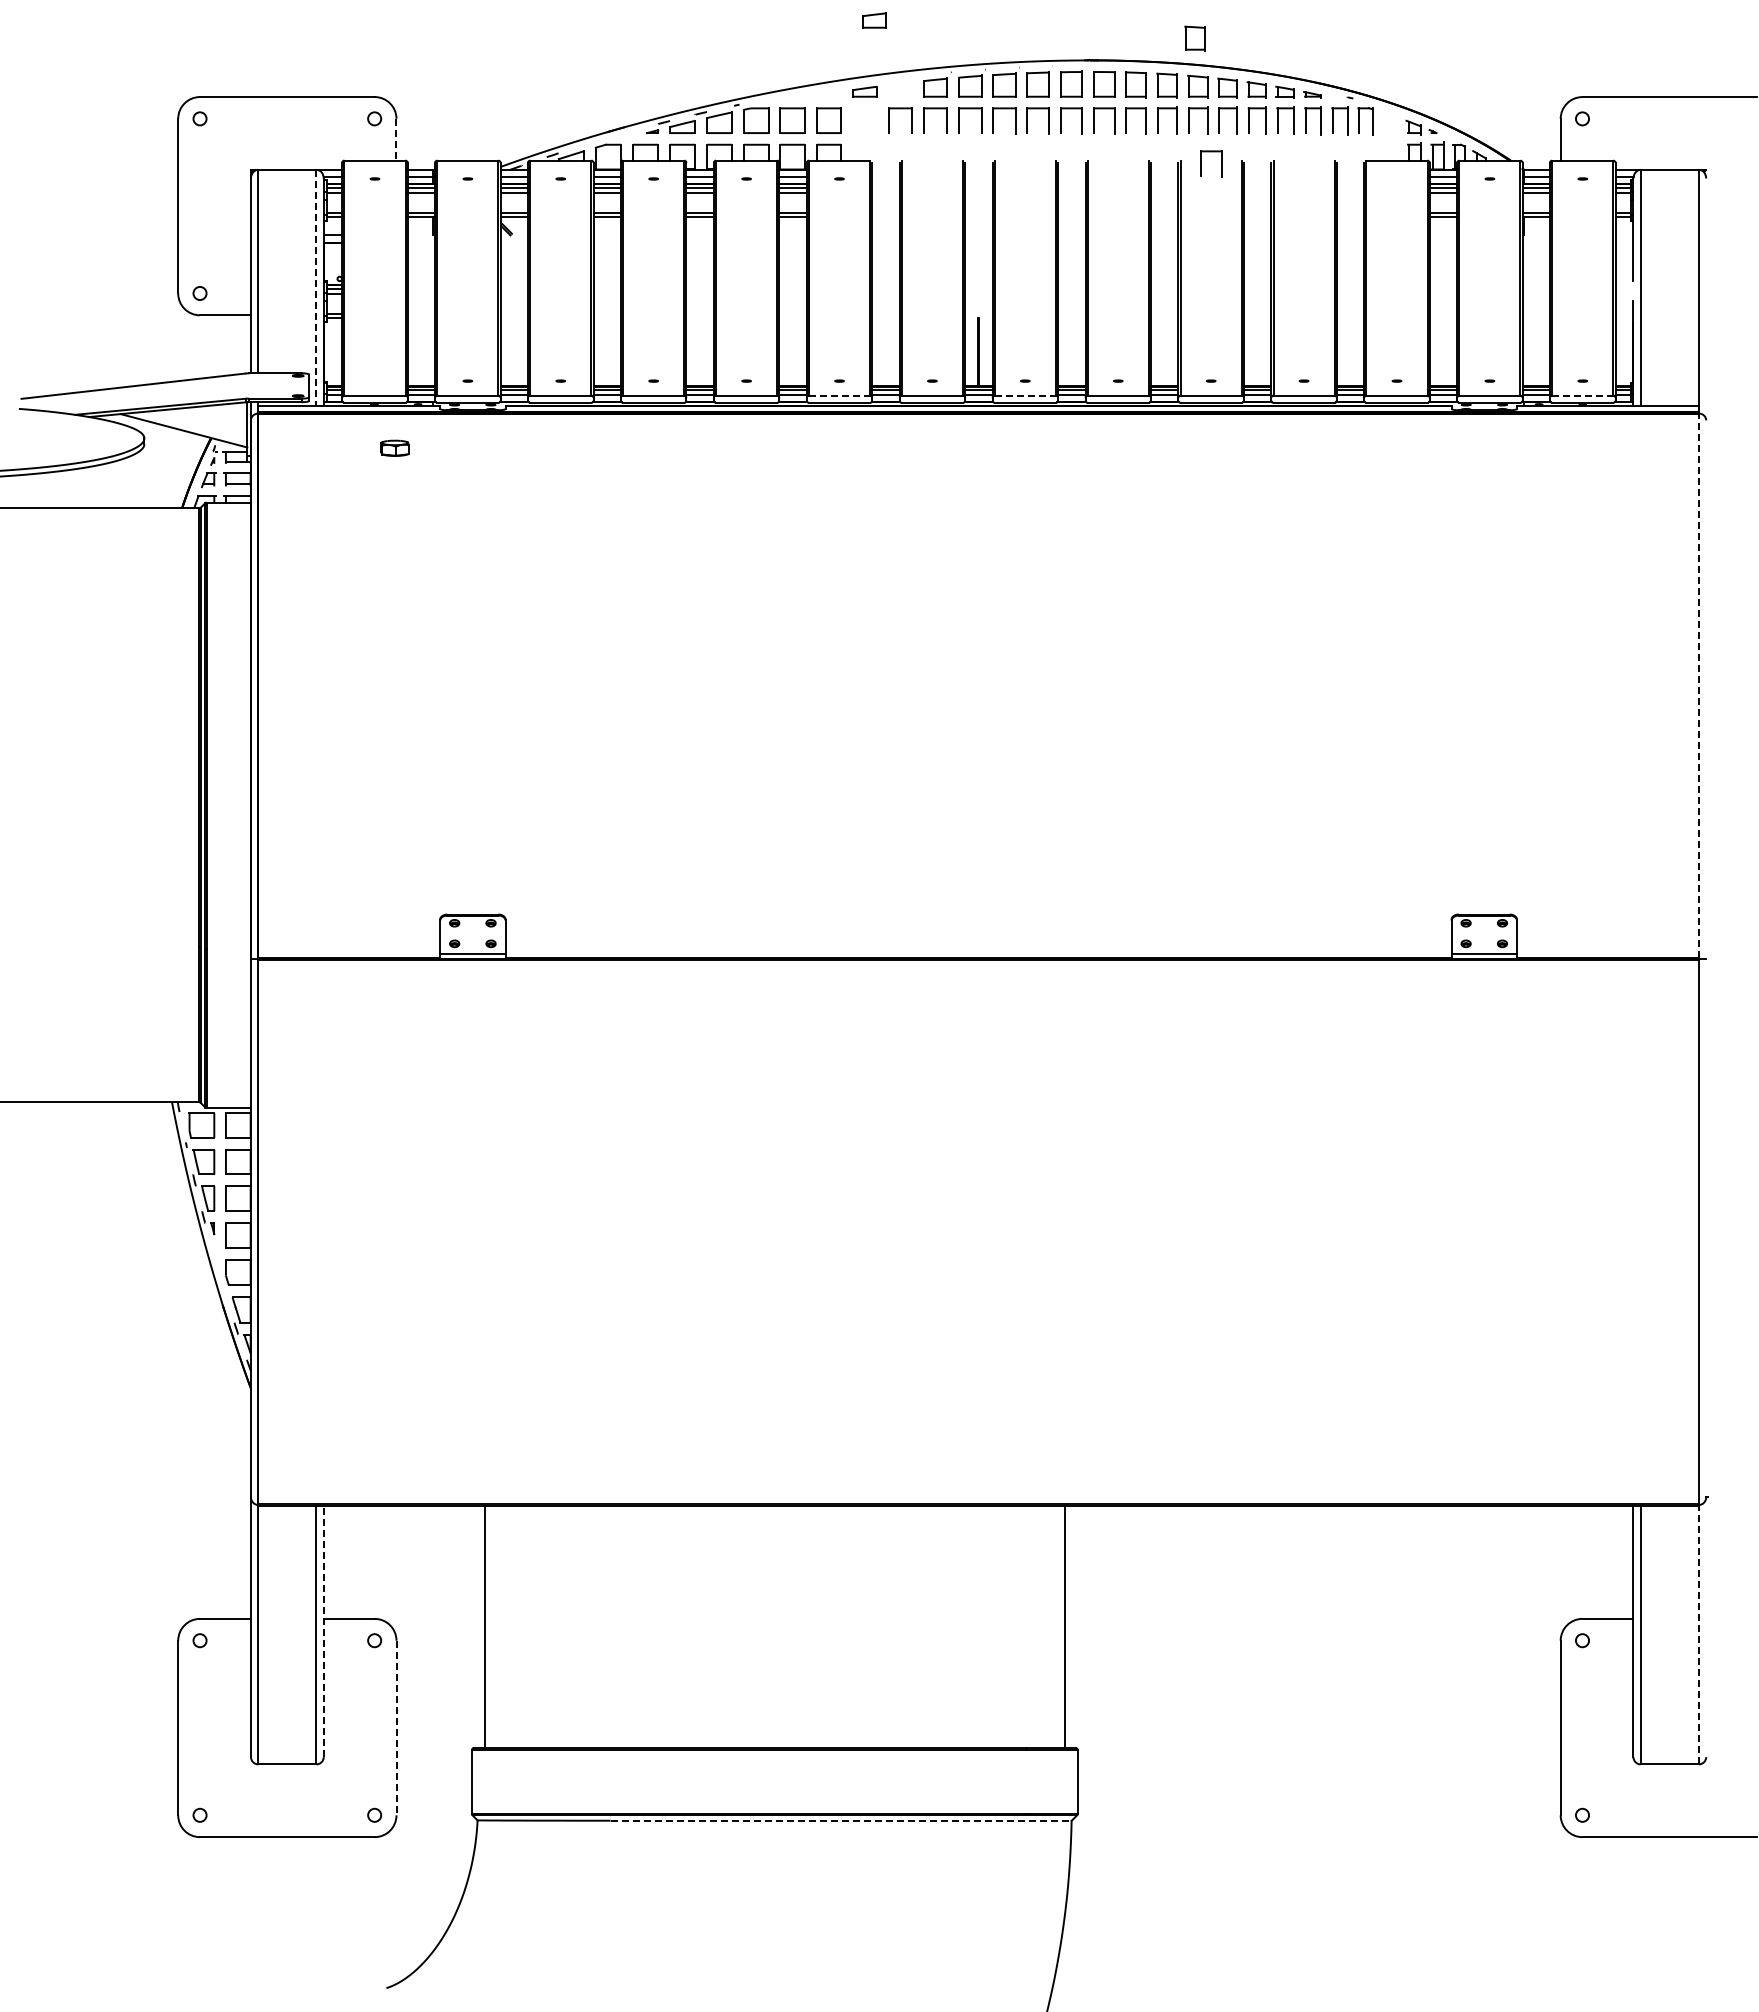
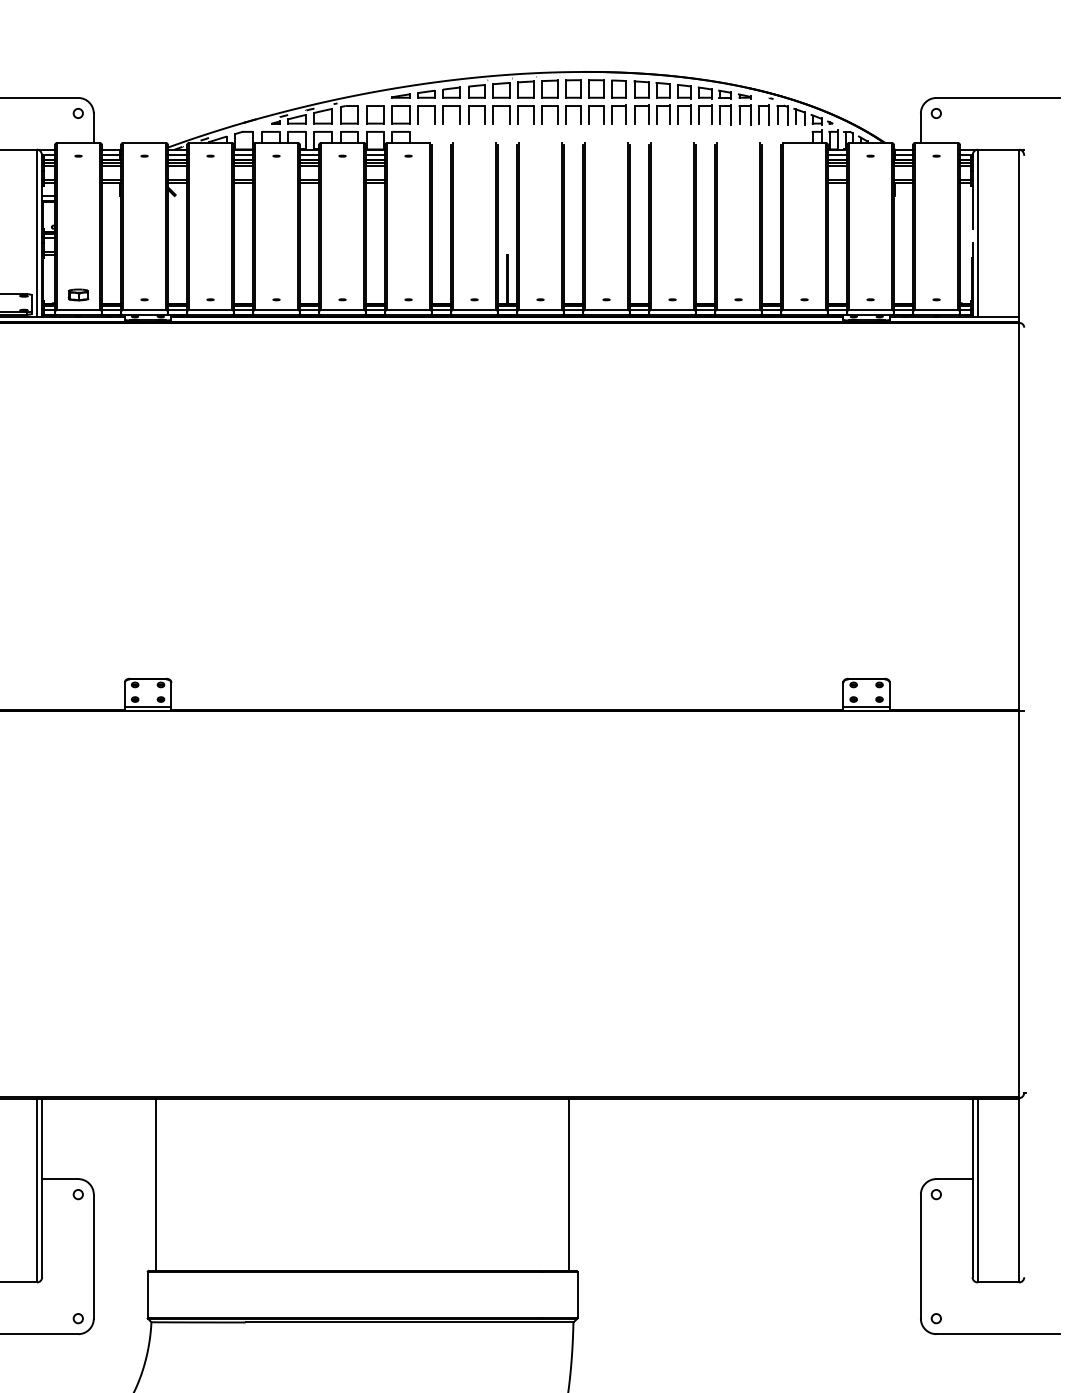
part: (874, 20) -> (451, 92), moved
part: (1194, 38) -> (660, 56), removed
part: (828, 94) -> (400, 96), added
part: (864, 109) -> (426, 106), added
part: (1389, 123) -> (799, 116), added
line: (396, 139) -> (93, 128), dashed -> solid
part: (1201, 163) -> (665, 145), removed
line: (316, 288) -> (36, 233), dashed -> solid
line: (839, 395) -> (408, 310), dashed -> solid
line: (1025, 395) -> (540, 310), dashed -> solid
line: (1582, 395) -> (936, 310), dashed -> solid
part: (394, 447) -> (78, 294), moved
line: (1698, 685) -> (1018, 516), dashed -> solid
line: (323, 1631) -> (41, 1188), dashed -> solid
line: (1698, 1634) -> (1018, 1190), dashed -> solid
line: (396, 1728) -> (93, 1256), dashed -> solid
line: (841, 1820) -> (409, 1322), dashed -> solid

